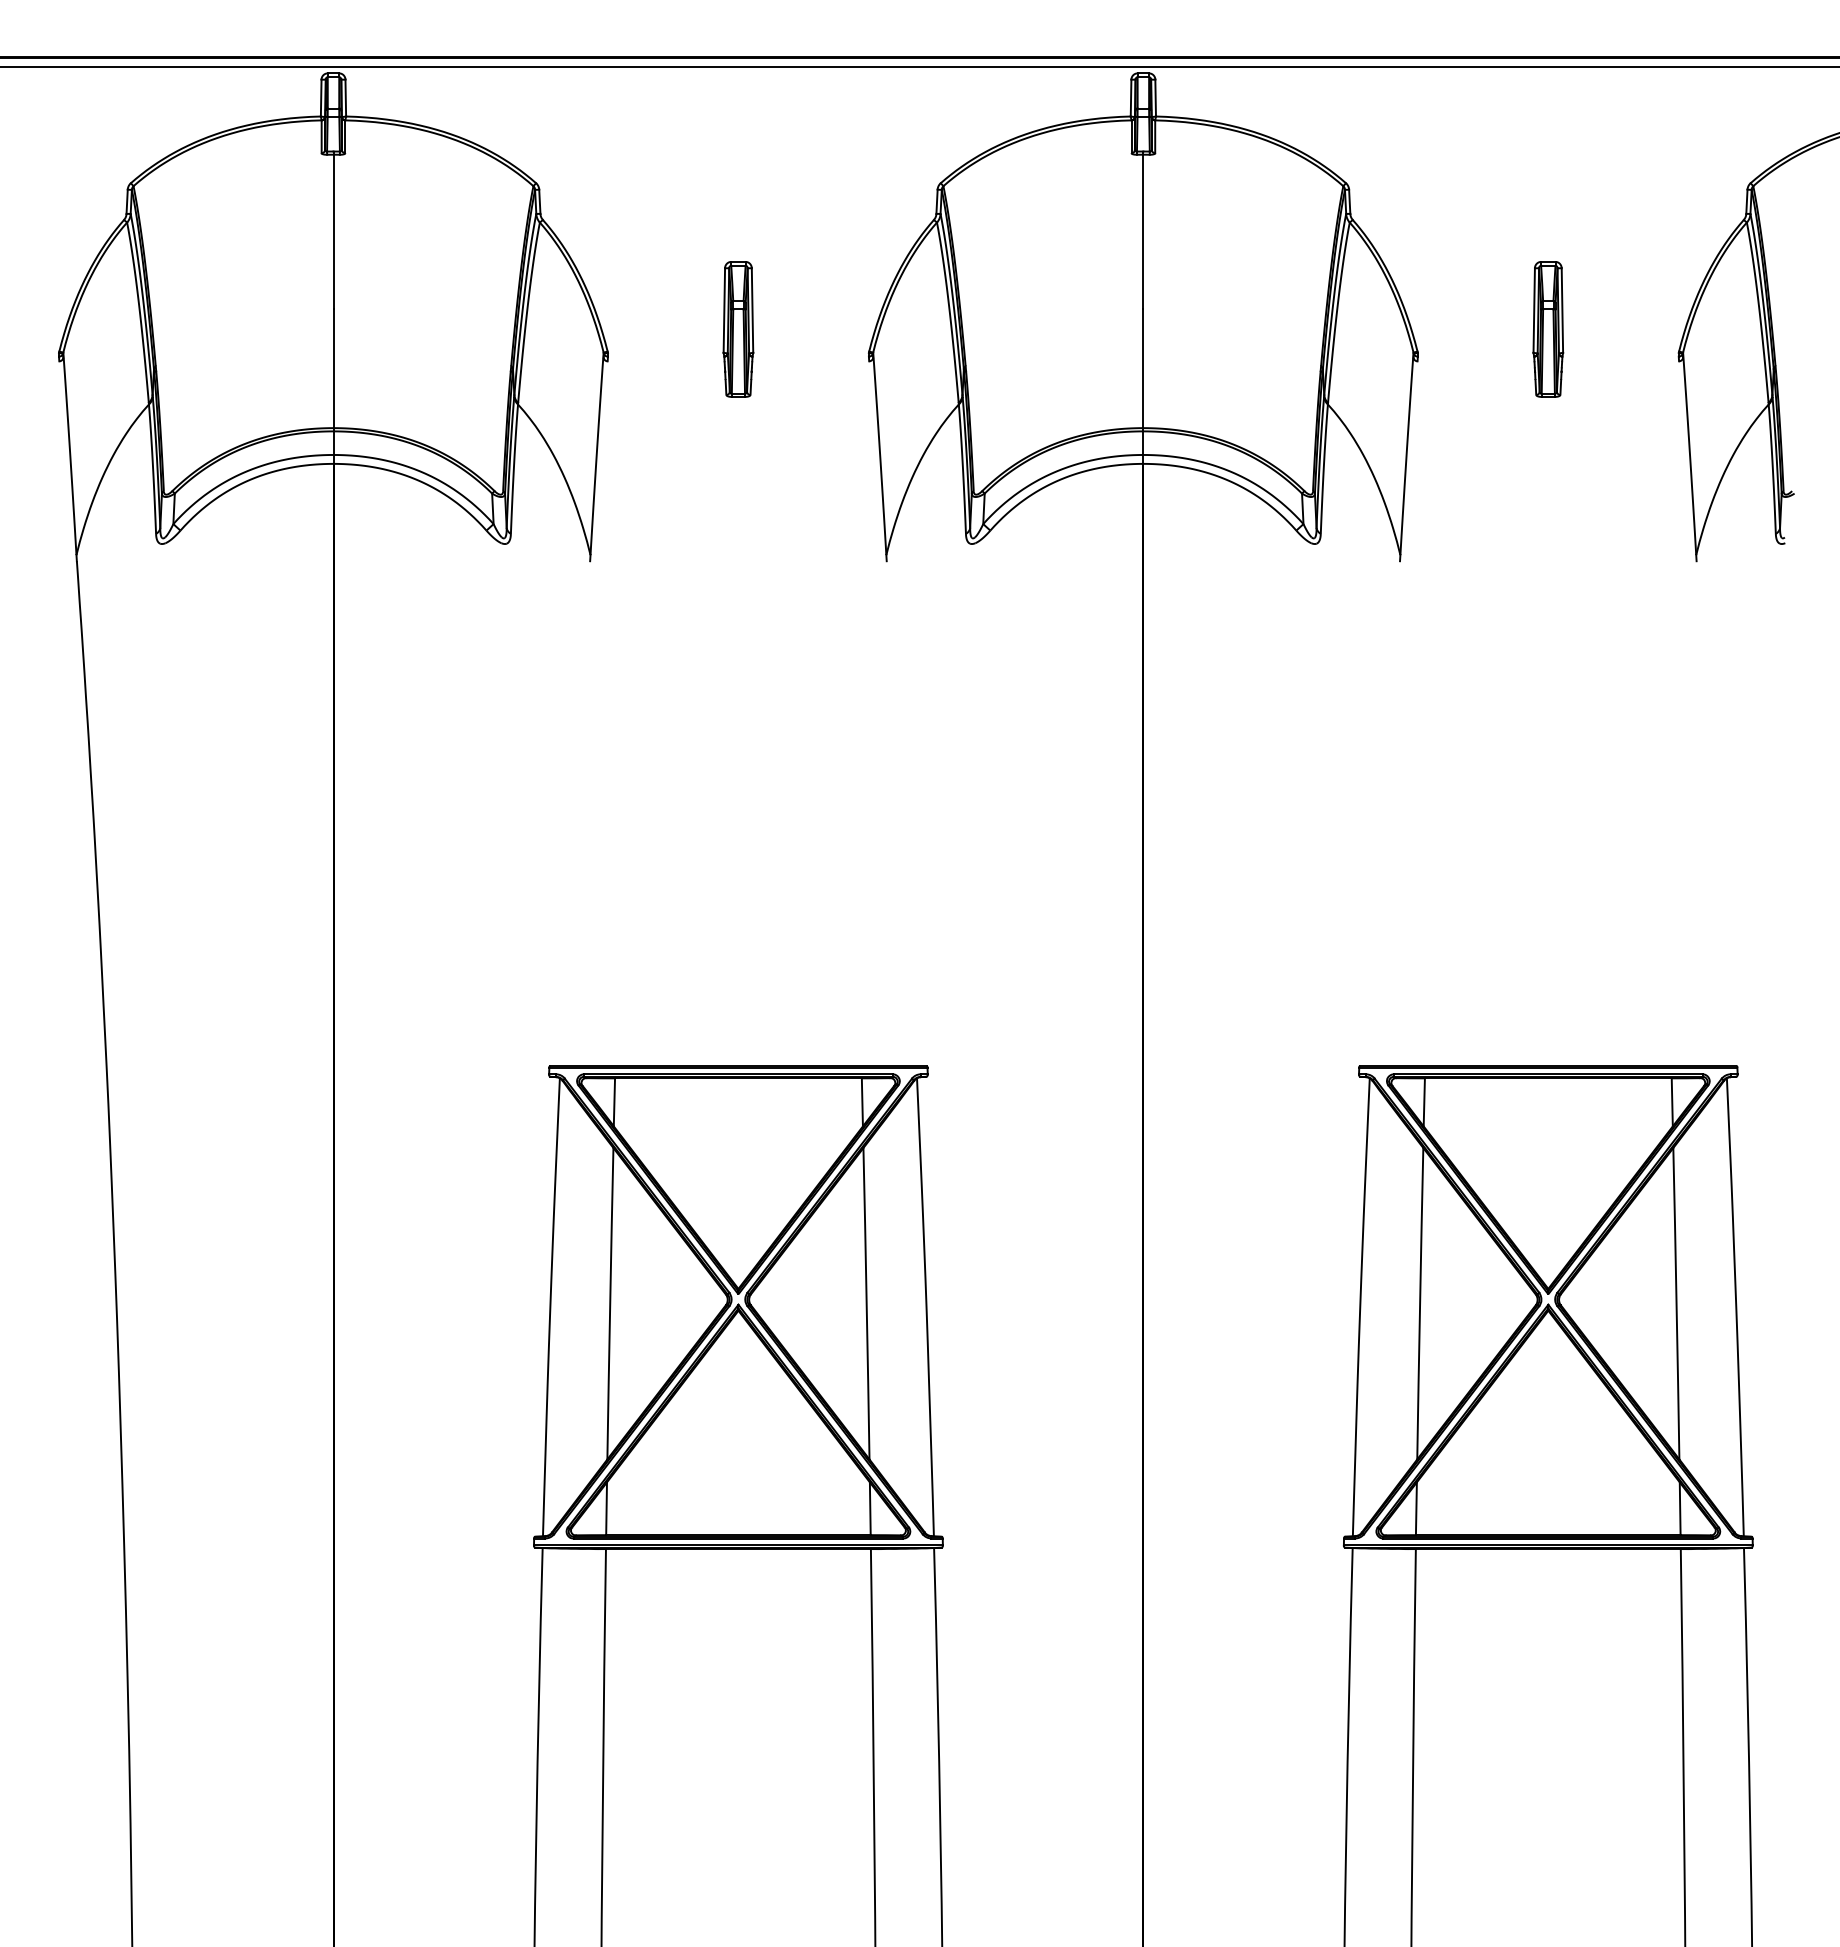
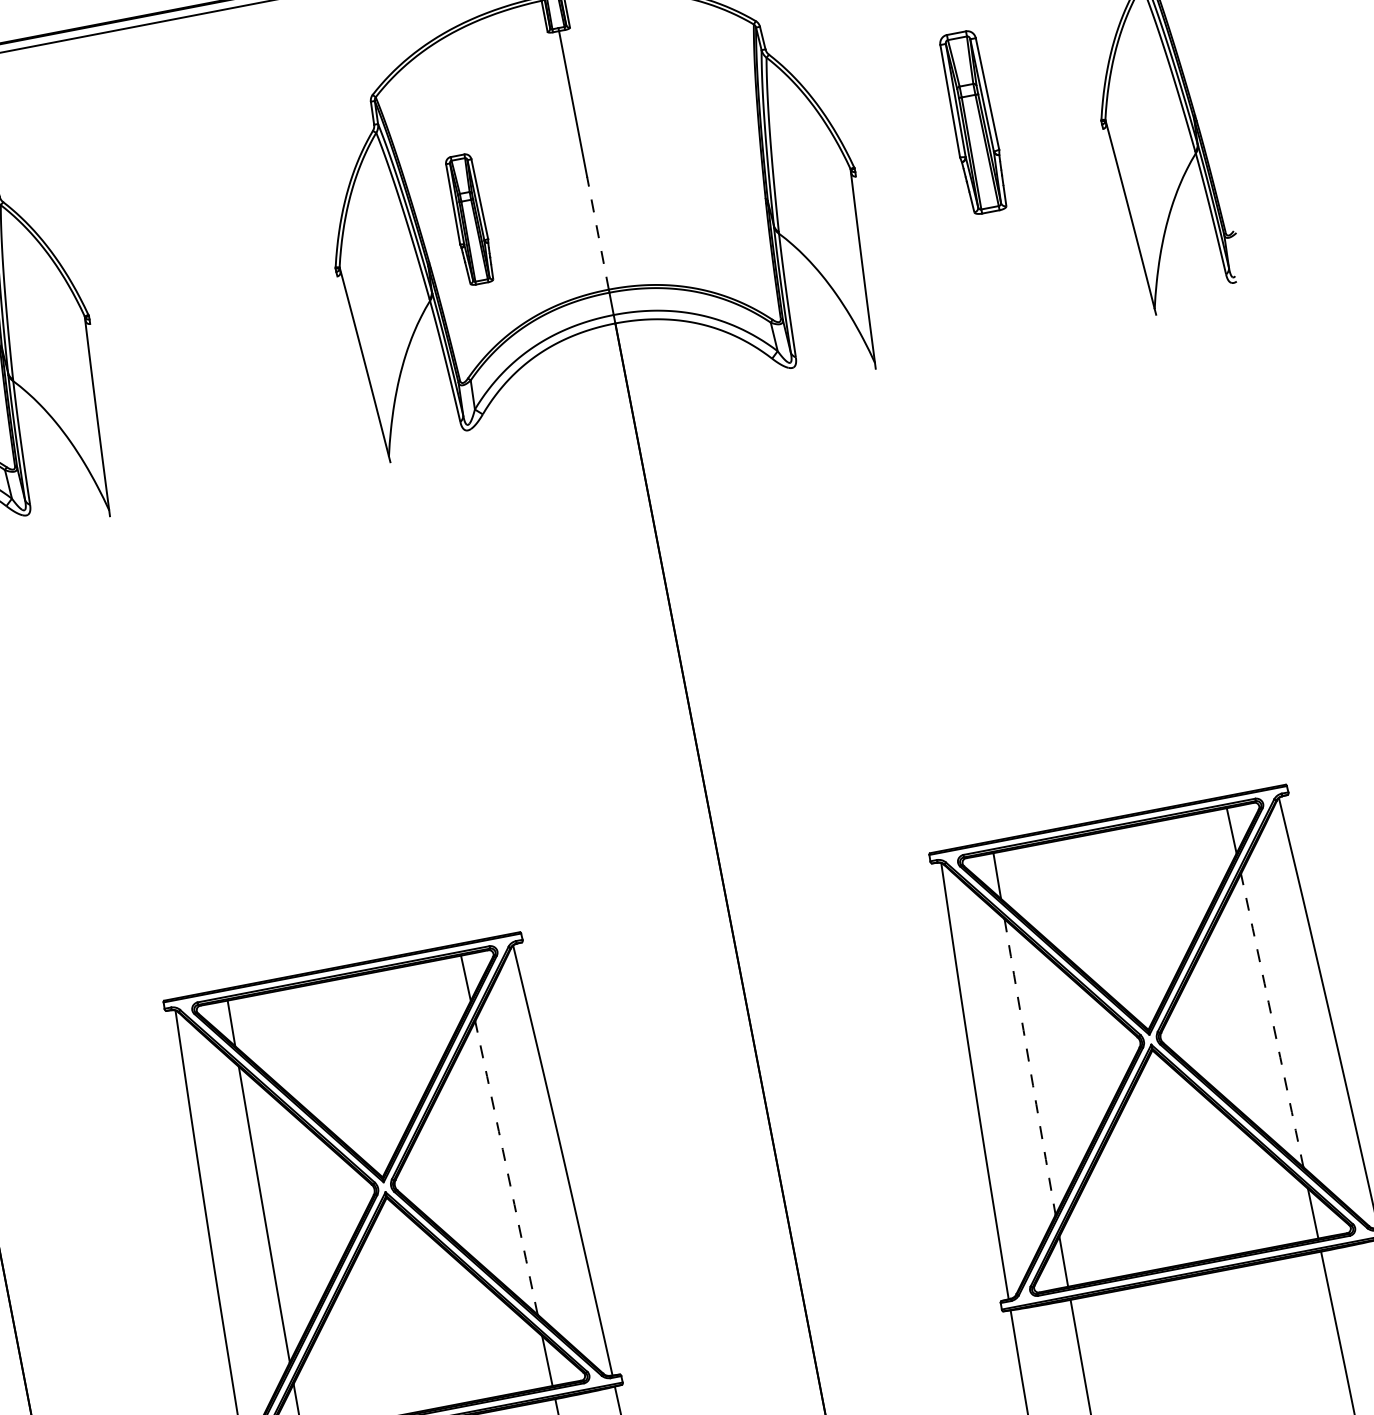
part: (738, 329) -> (469, 219), moved
part: (1548, 329) -> (973, 122), size x1.4
line: (1143, 368) -> (598, 233), solid -> dashed
arc: (866, 1303) -> (506, 1167), solid -> dashed
arc: (1420, 1303) -> (1030, 1066), solid -> dashed
arc: (1676, 1303) -> (1272, 1020), solid -> dashed

